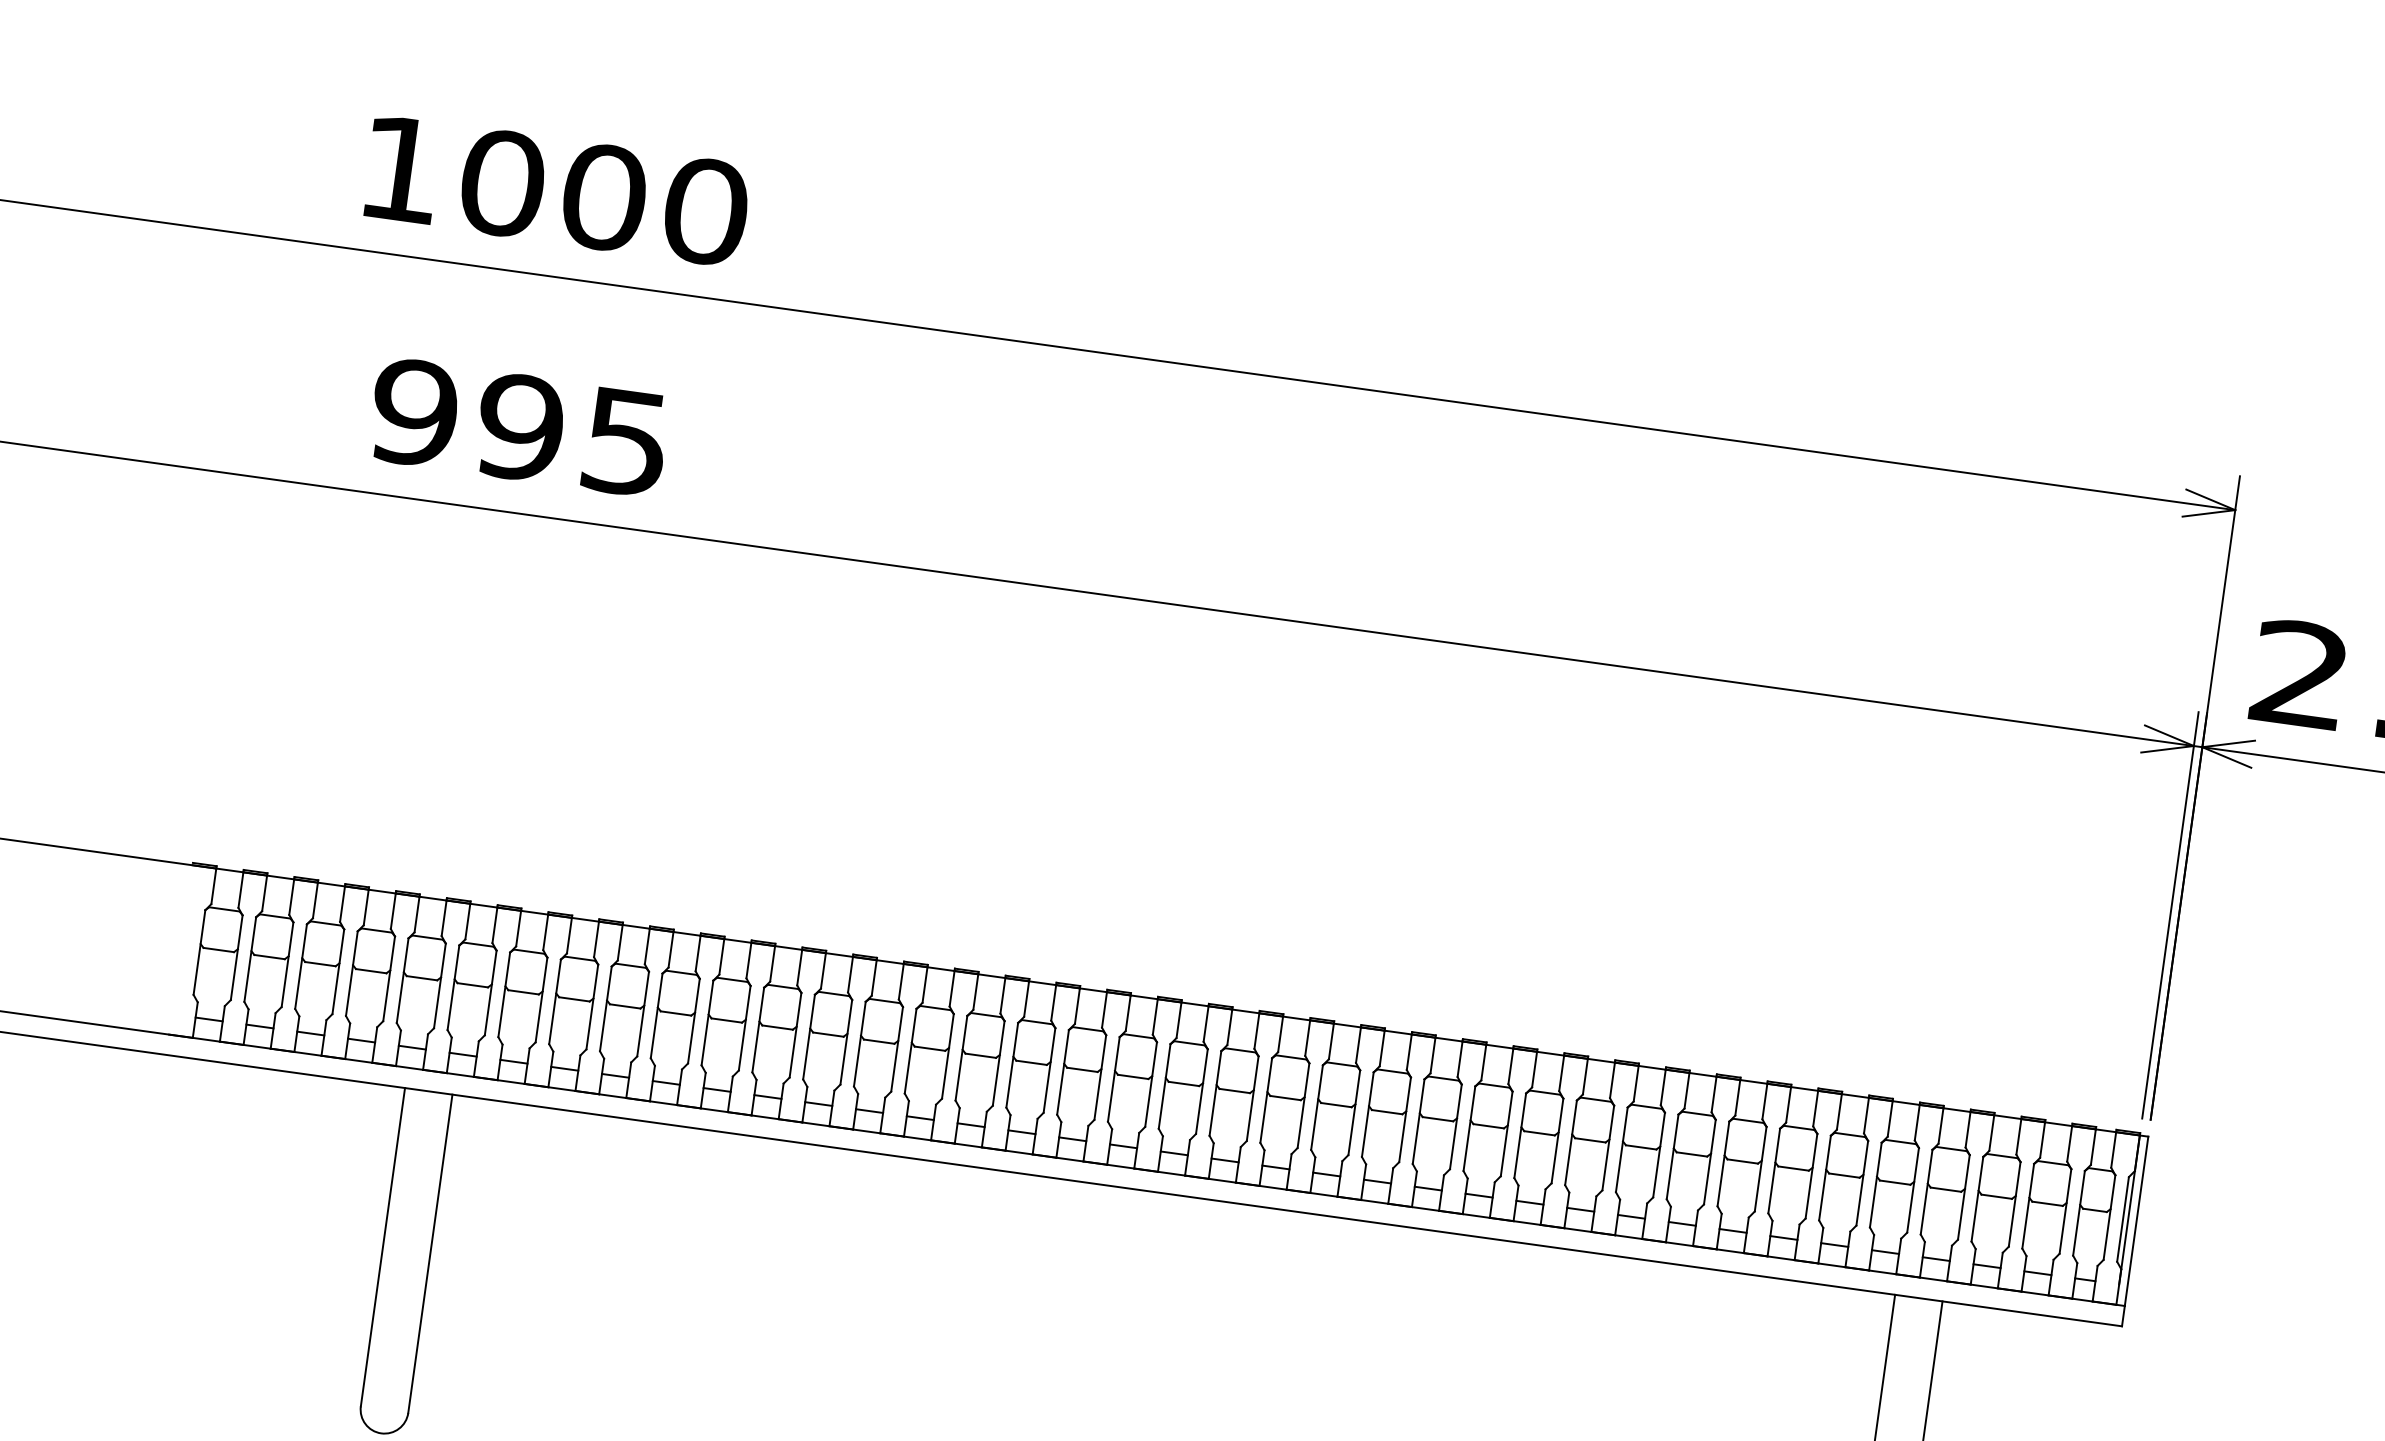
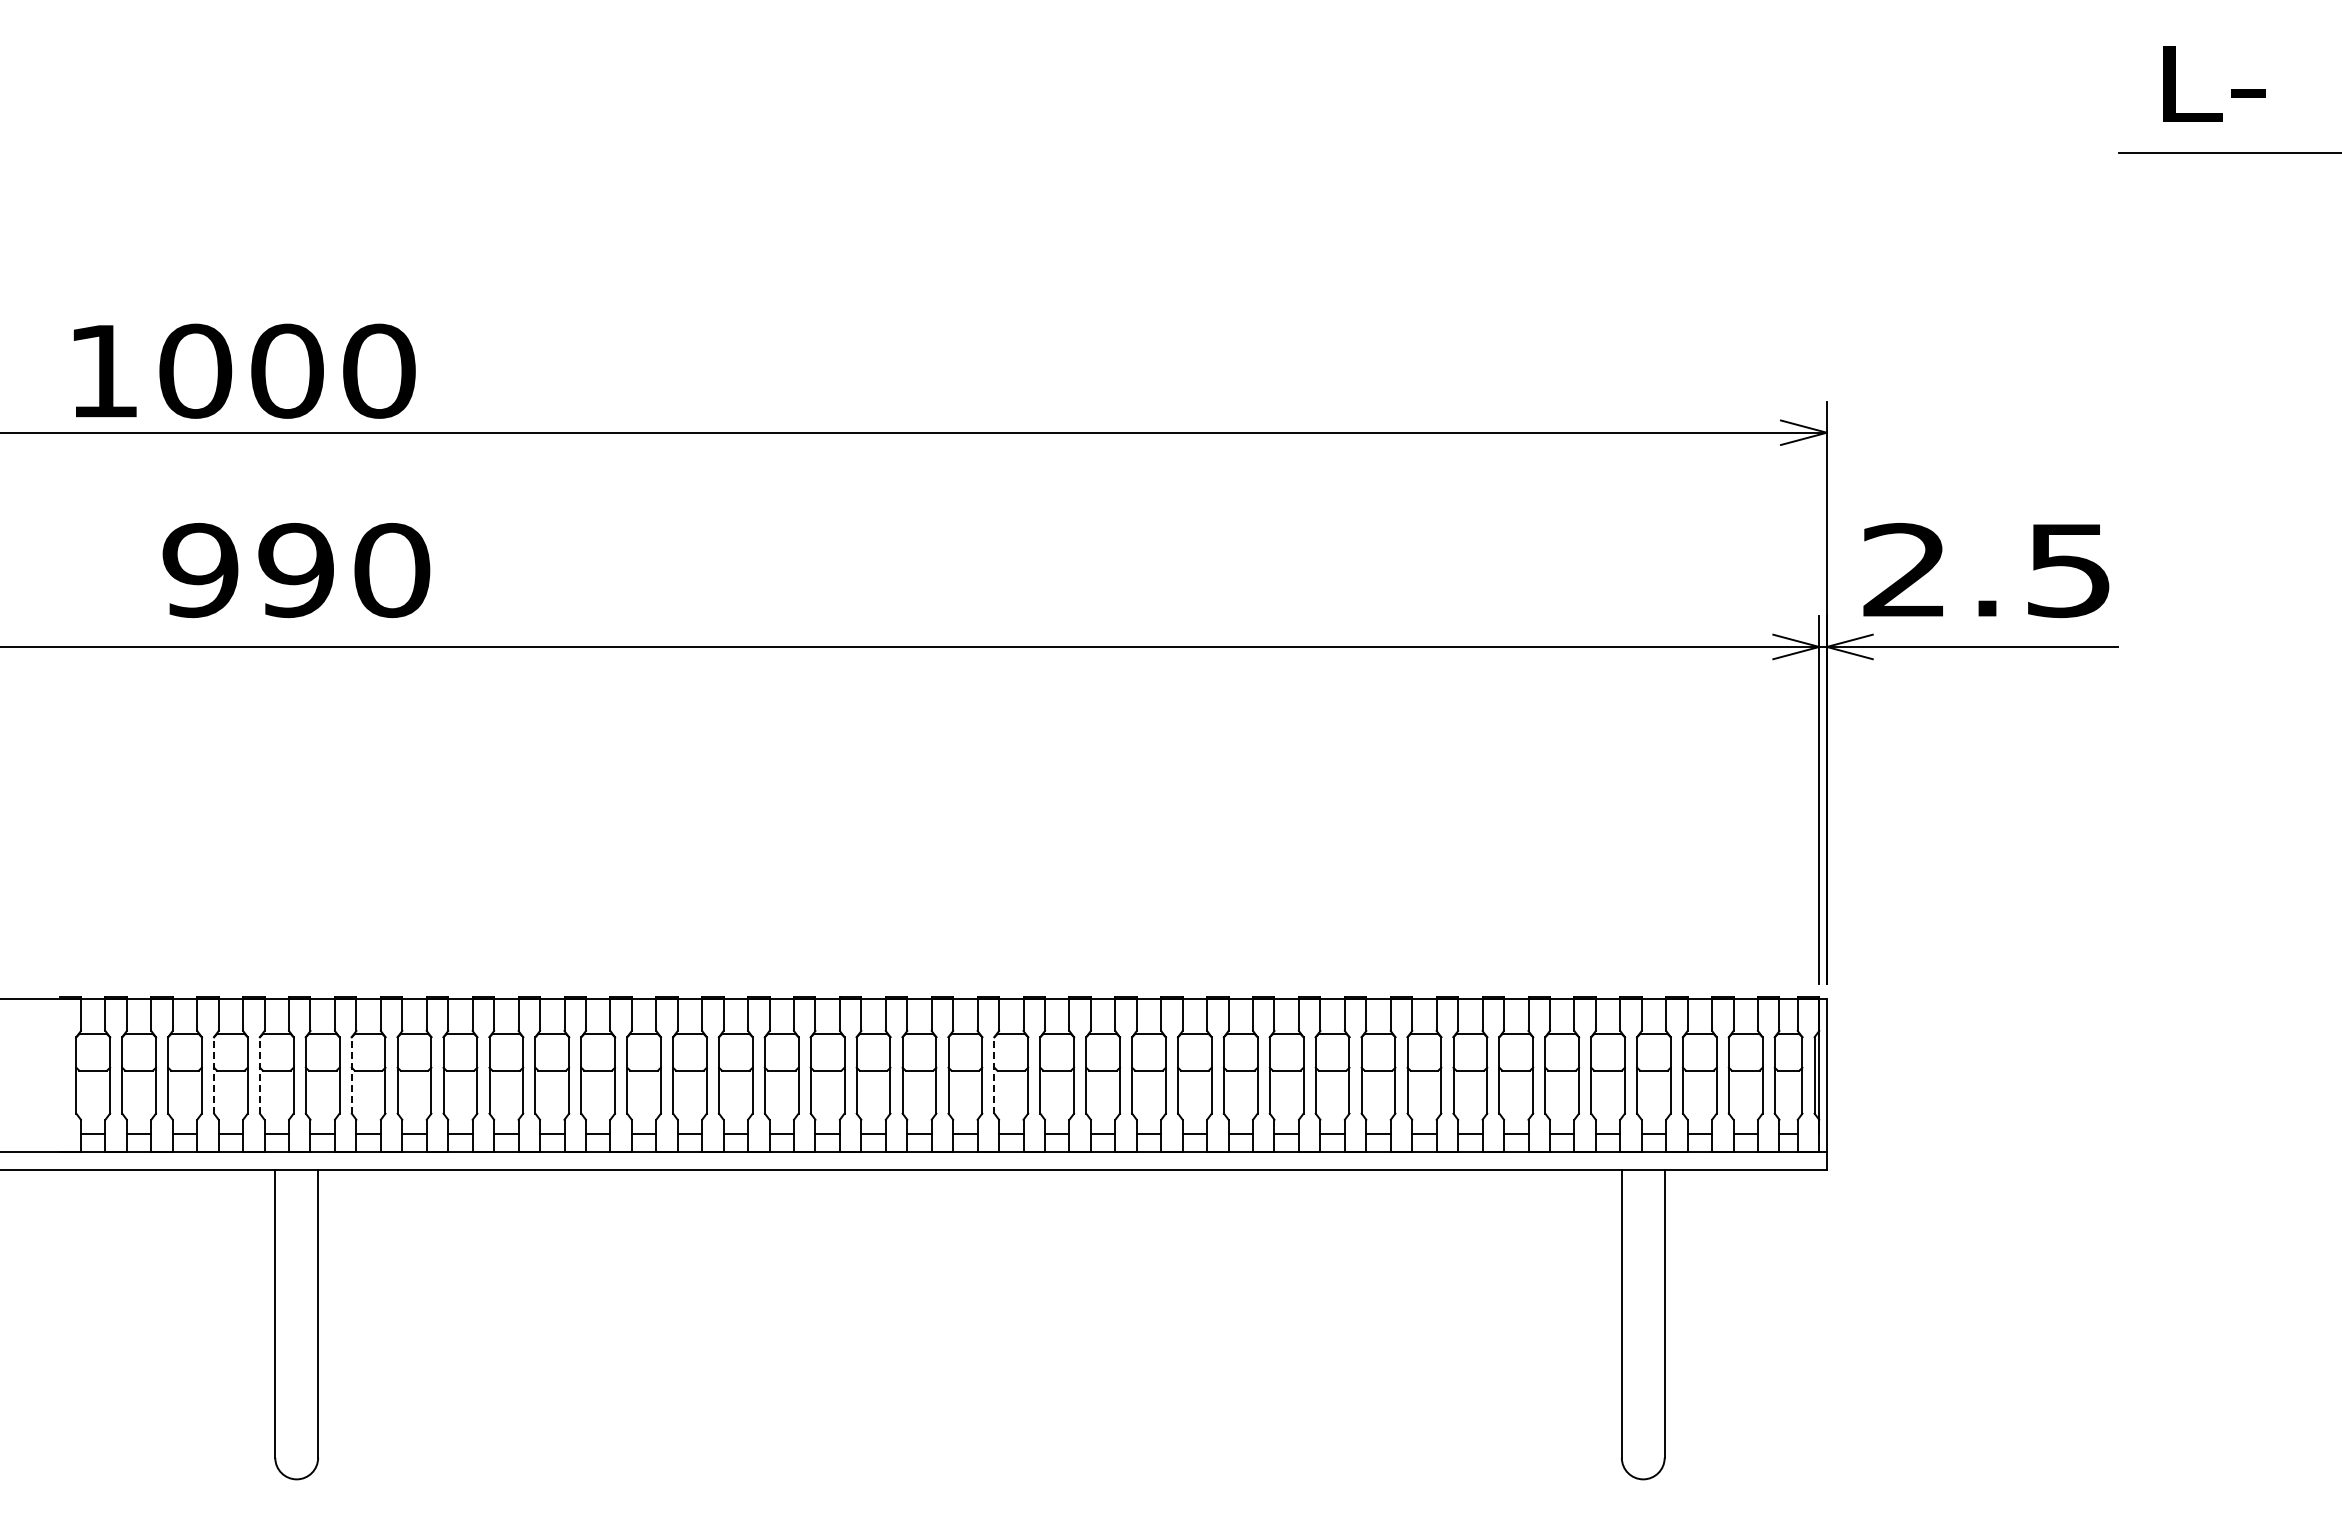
text: (556, 190) -> (244, 370), moved
text: (626, 442) -> (392, 570), 995 -> 990
line: (352, 972) -> (214, 1074), solid -> dashed
line: (402, 979) -> (259, 1074), solid -> dashed
line: (504, 993) -> (351, 1074), solid -> dashed
line: (1215, 1092) -> (994, 1074), solid -> dashed

